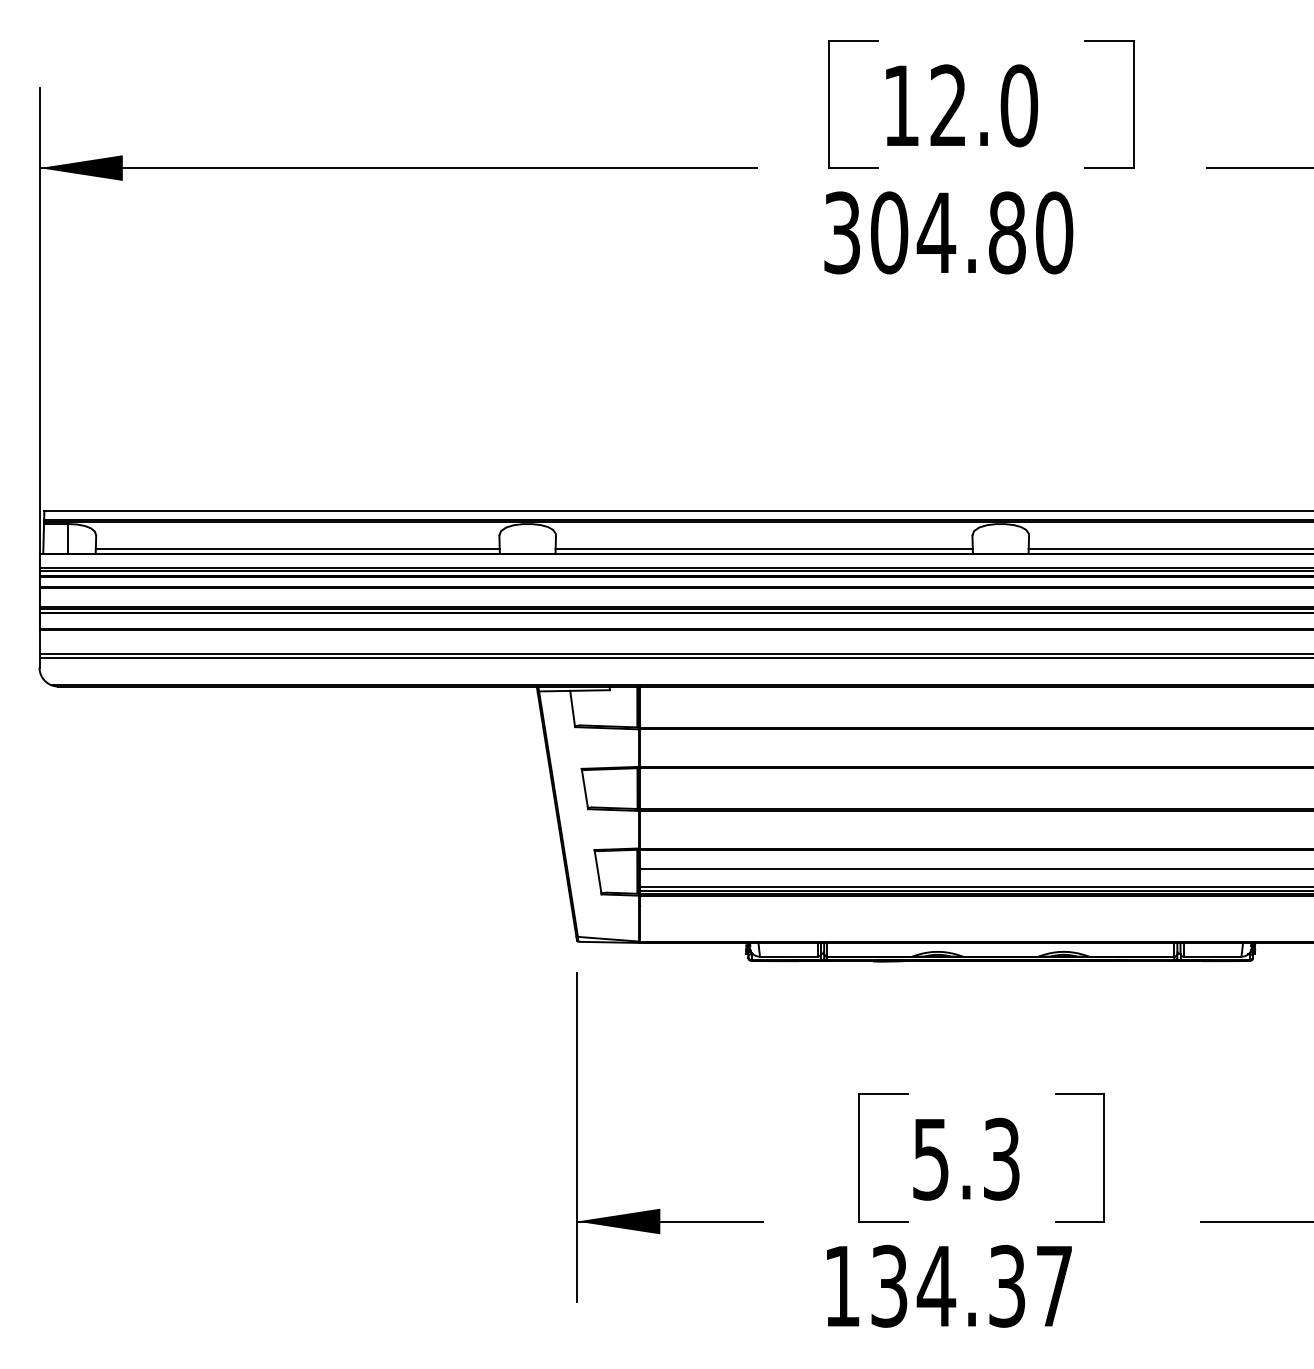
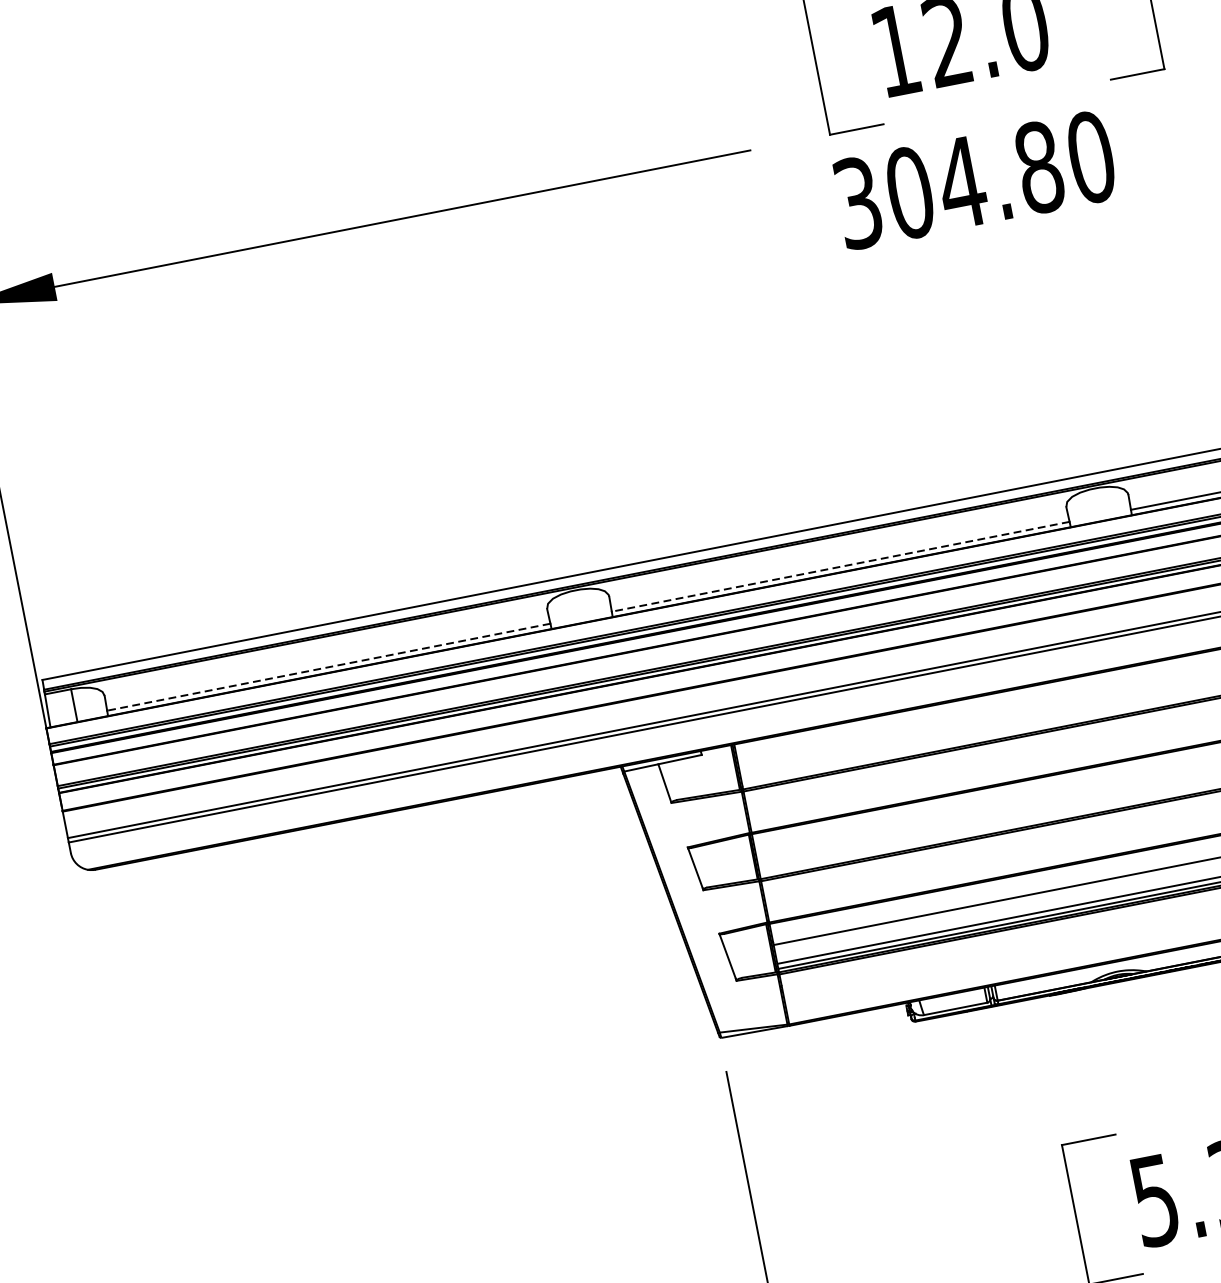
line: (297, 549) -> (328, 667), solid -> dashed
line: (764, 549) -> (841, 567), solid -> dashed

